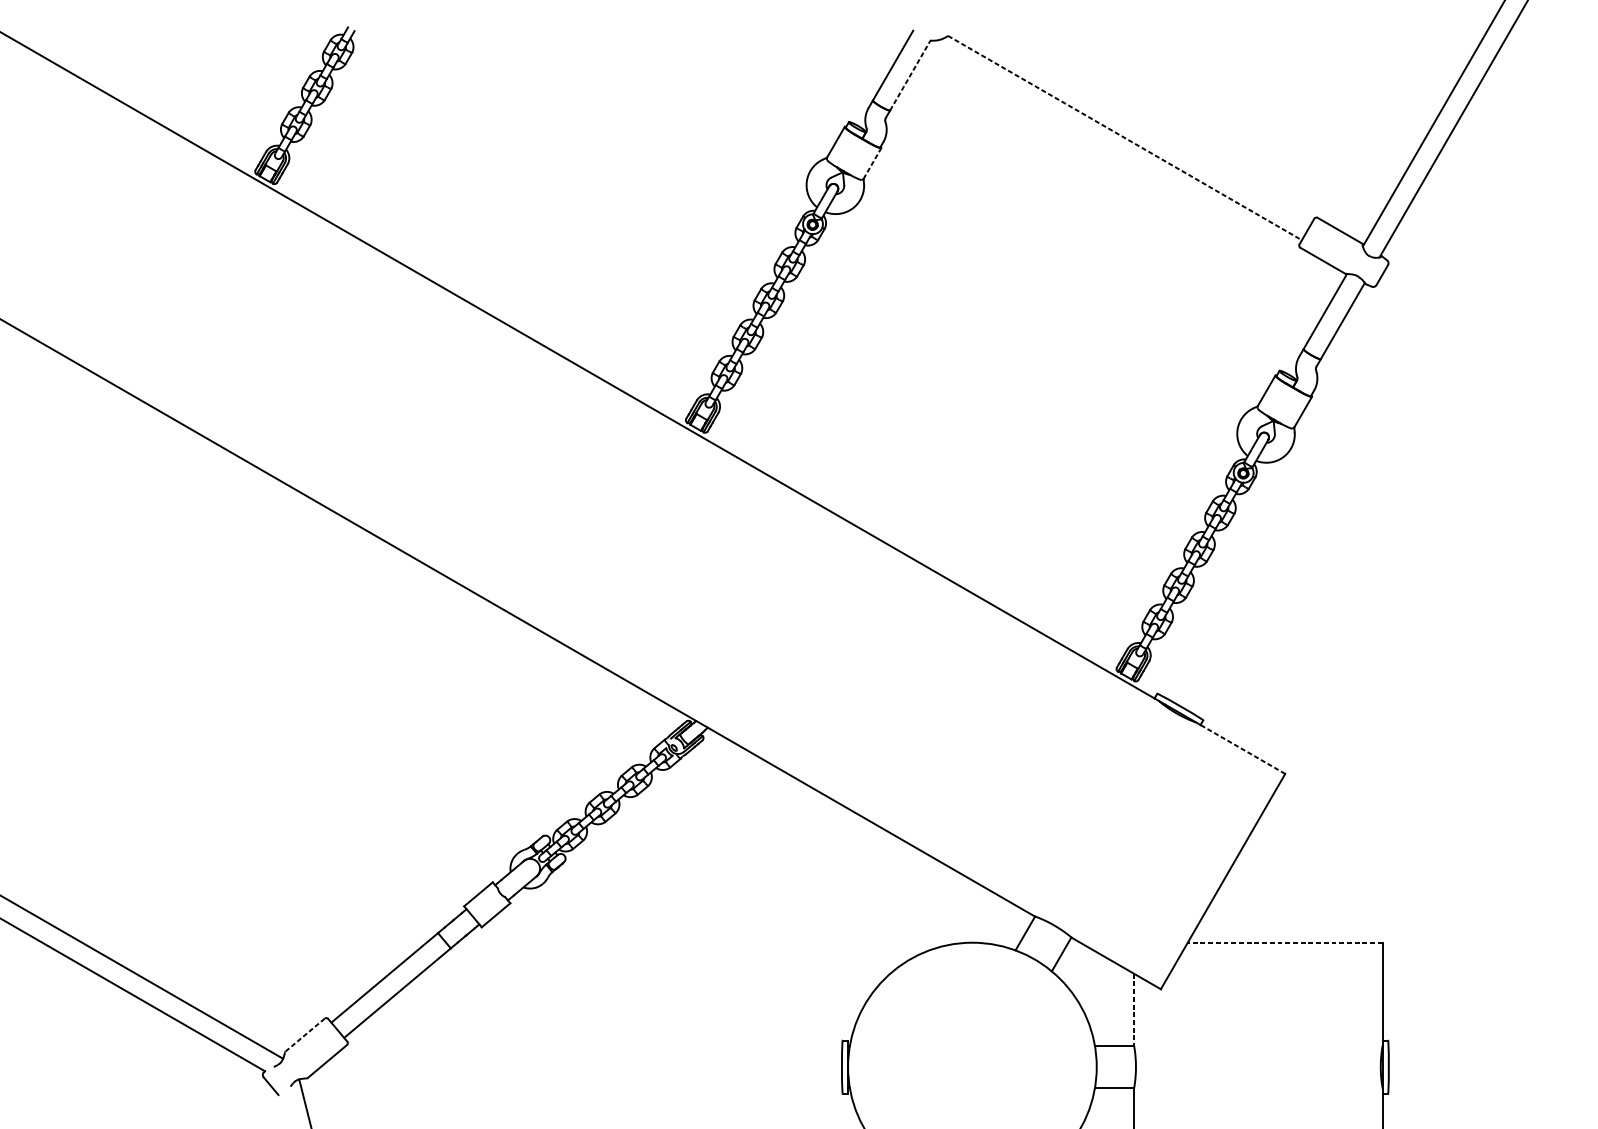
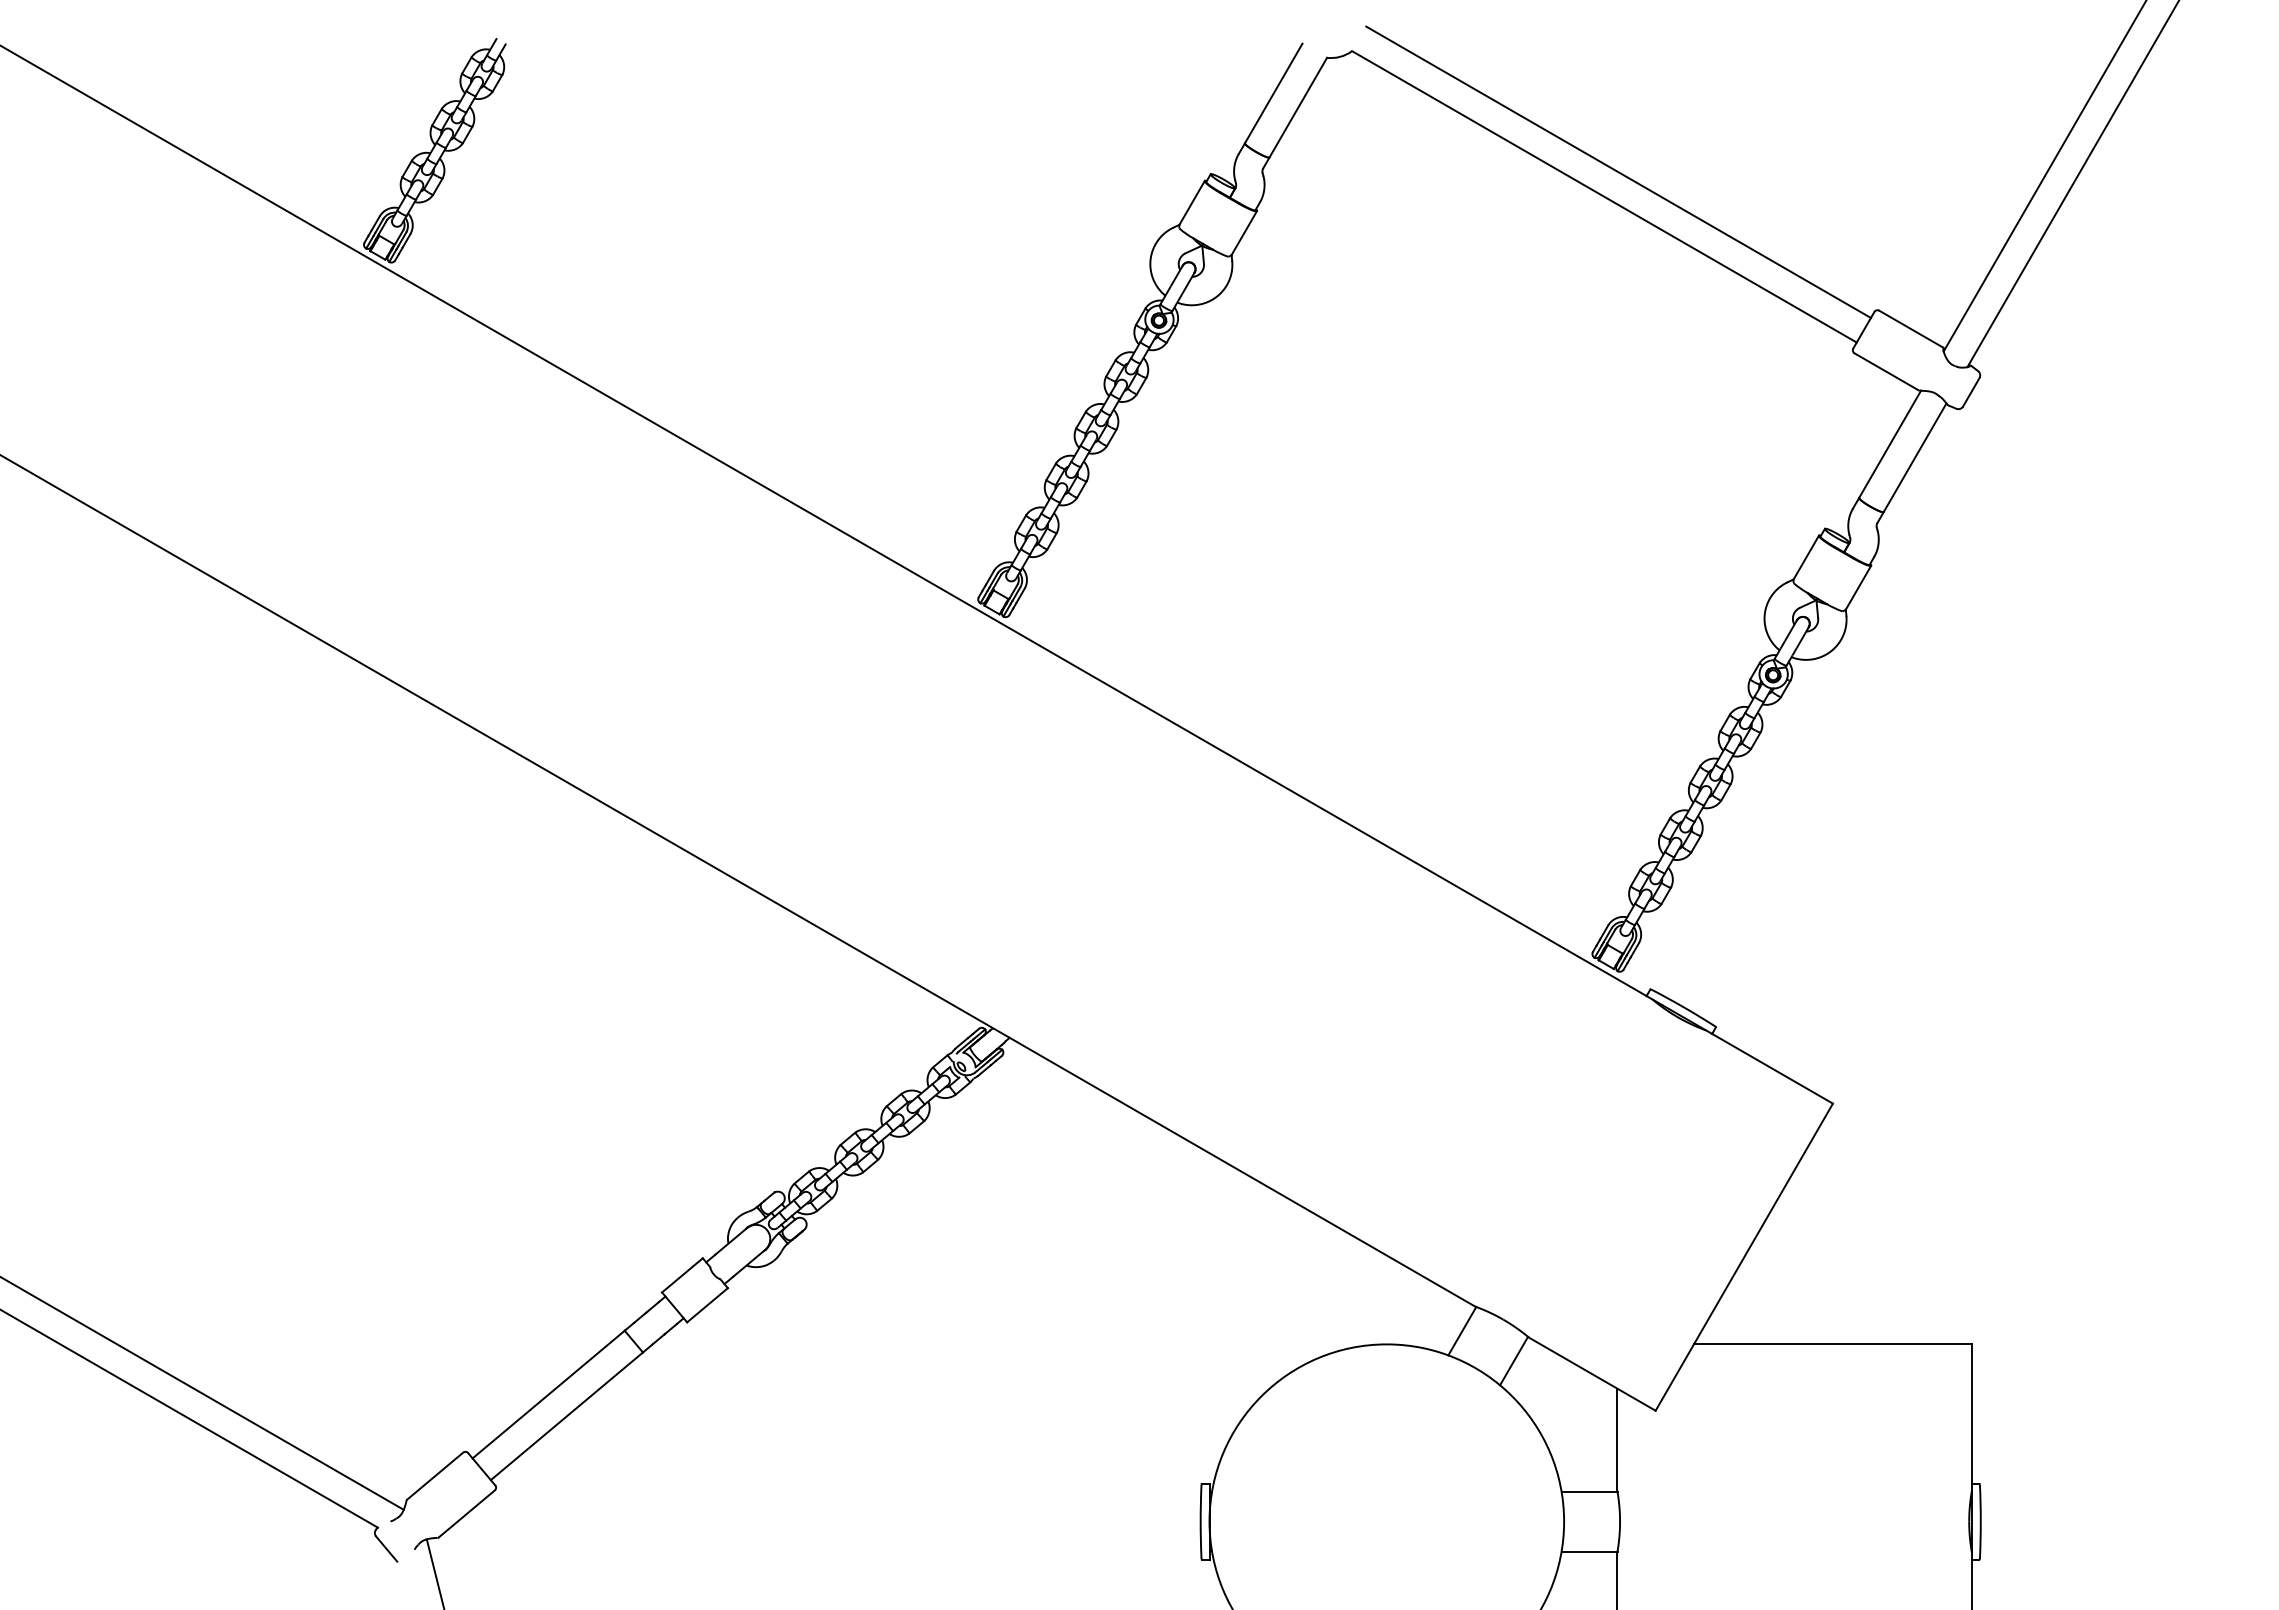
line: (910, 75) -> (1298, 107), dashed -> solid
line: (1134, 120) -> (1618, 171), added
line: (1125, 138) -> (1604, 197), dashed -> solid
line: (872, 163) -> (1244, 232), dashed -> solid
line: (1242, 749) -> (1772, 1068), dashed -> solid
line: (1284, 942) -> (1832, 1344), dashed -> solid
line: (1134, 1010) -> (1617, 1440), dashed -> solid
line: (305, 1035) -> (435, 1476), dashed -> solid

